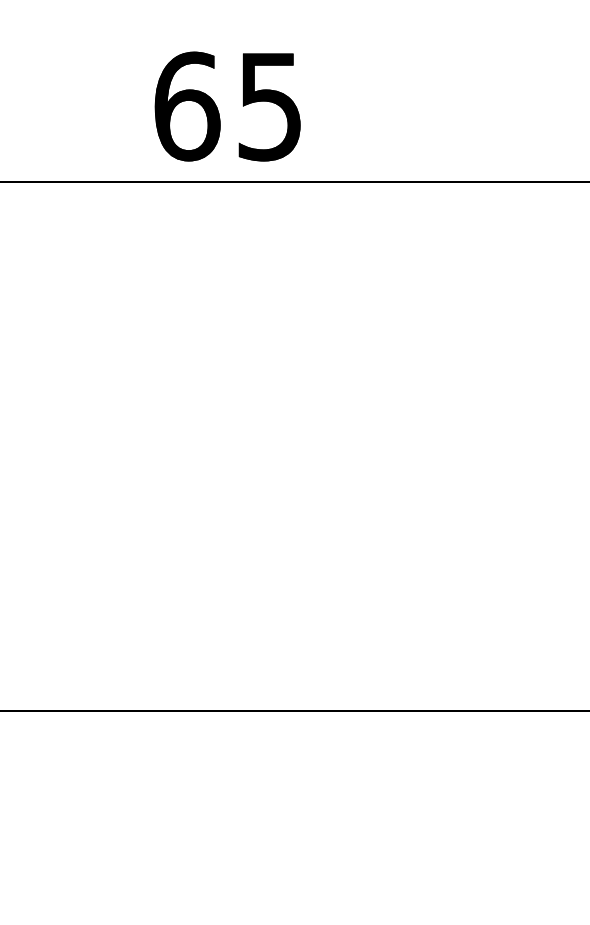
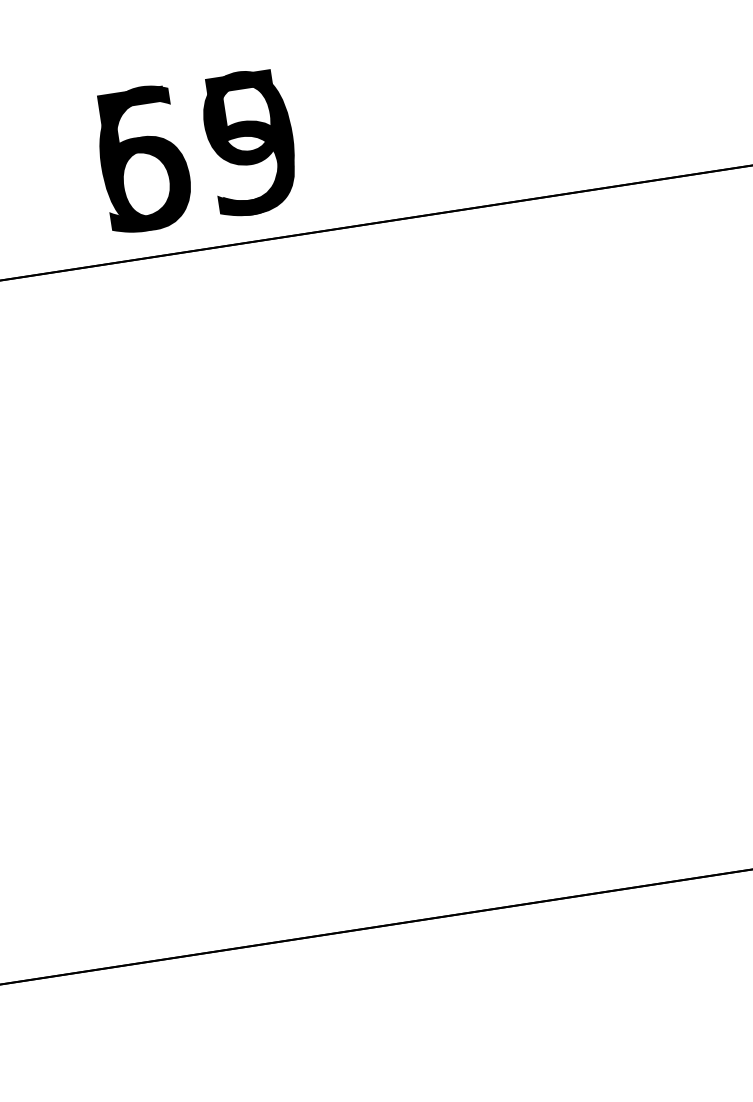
text: (228, 106) -> (196, 150), 65 -> 59

